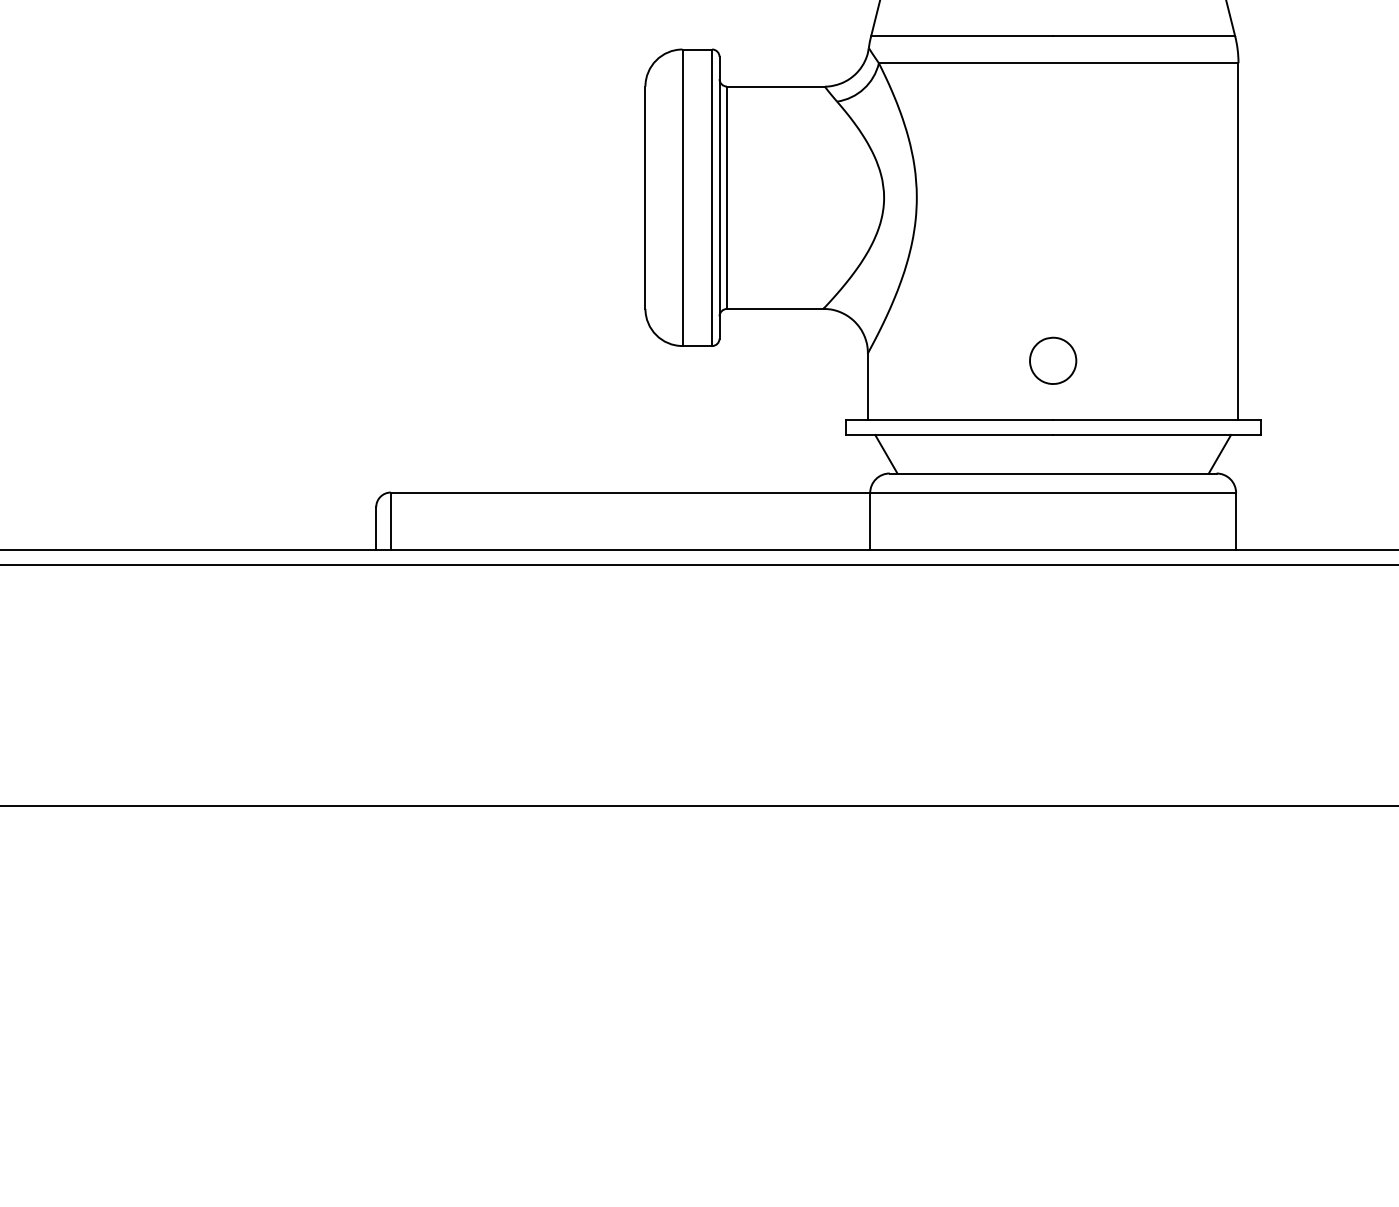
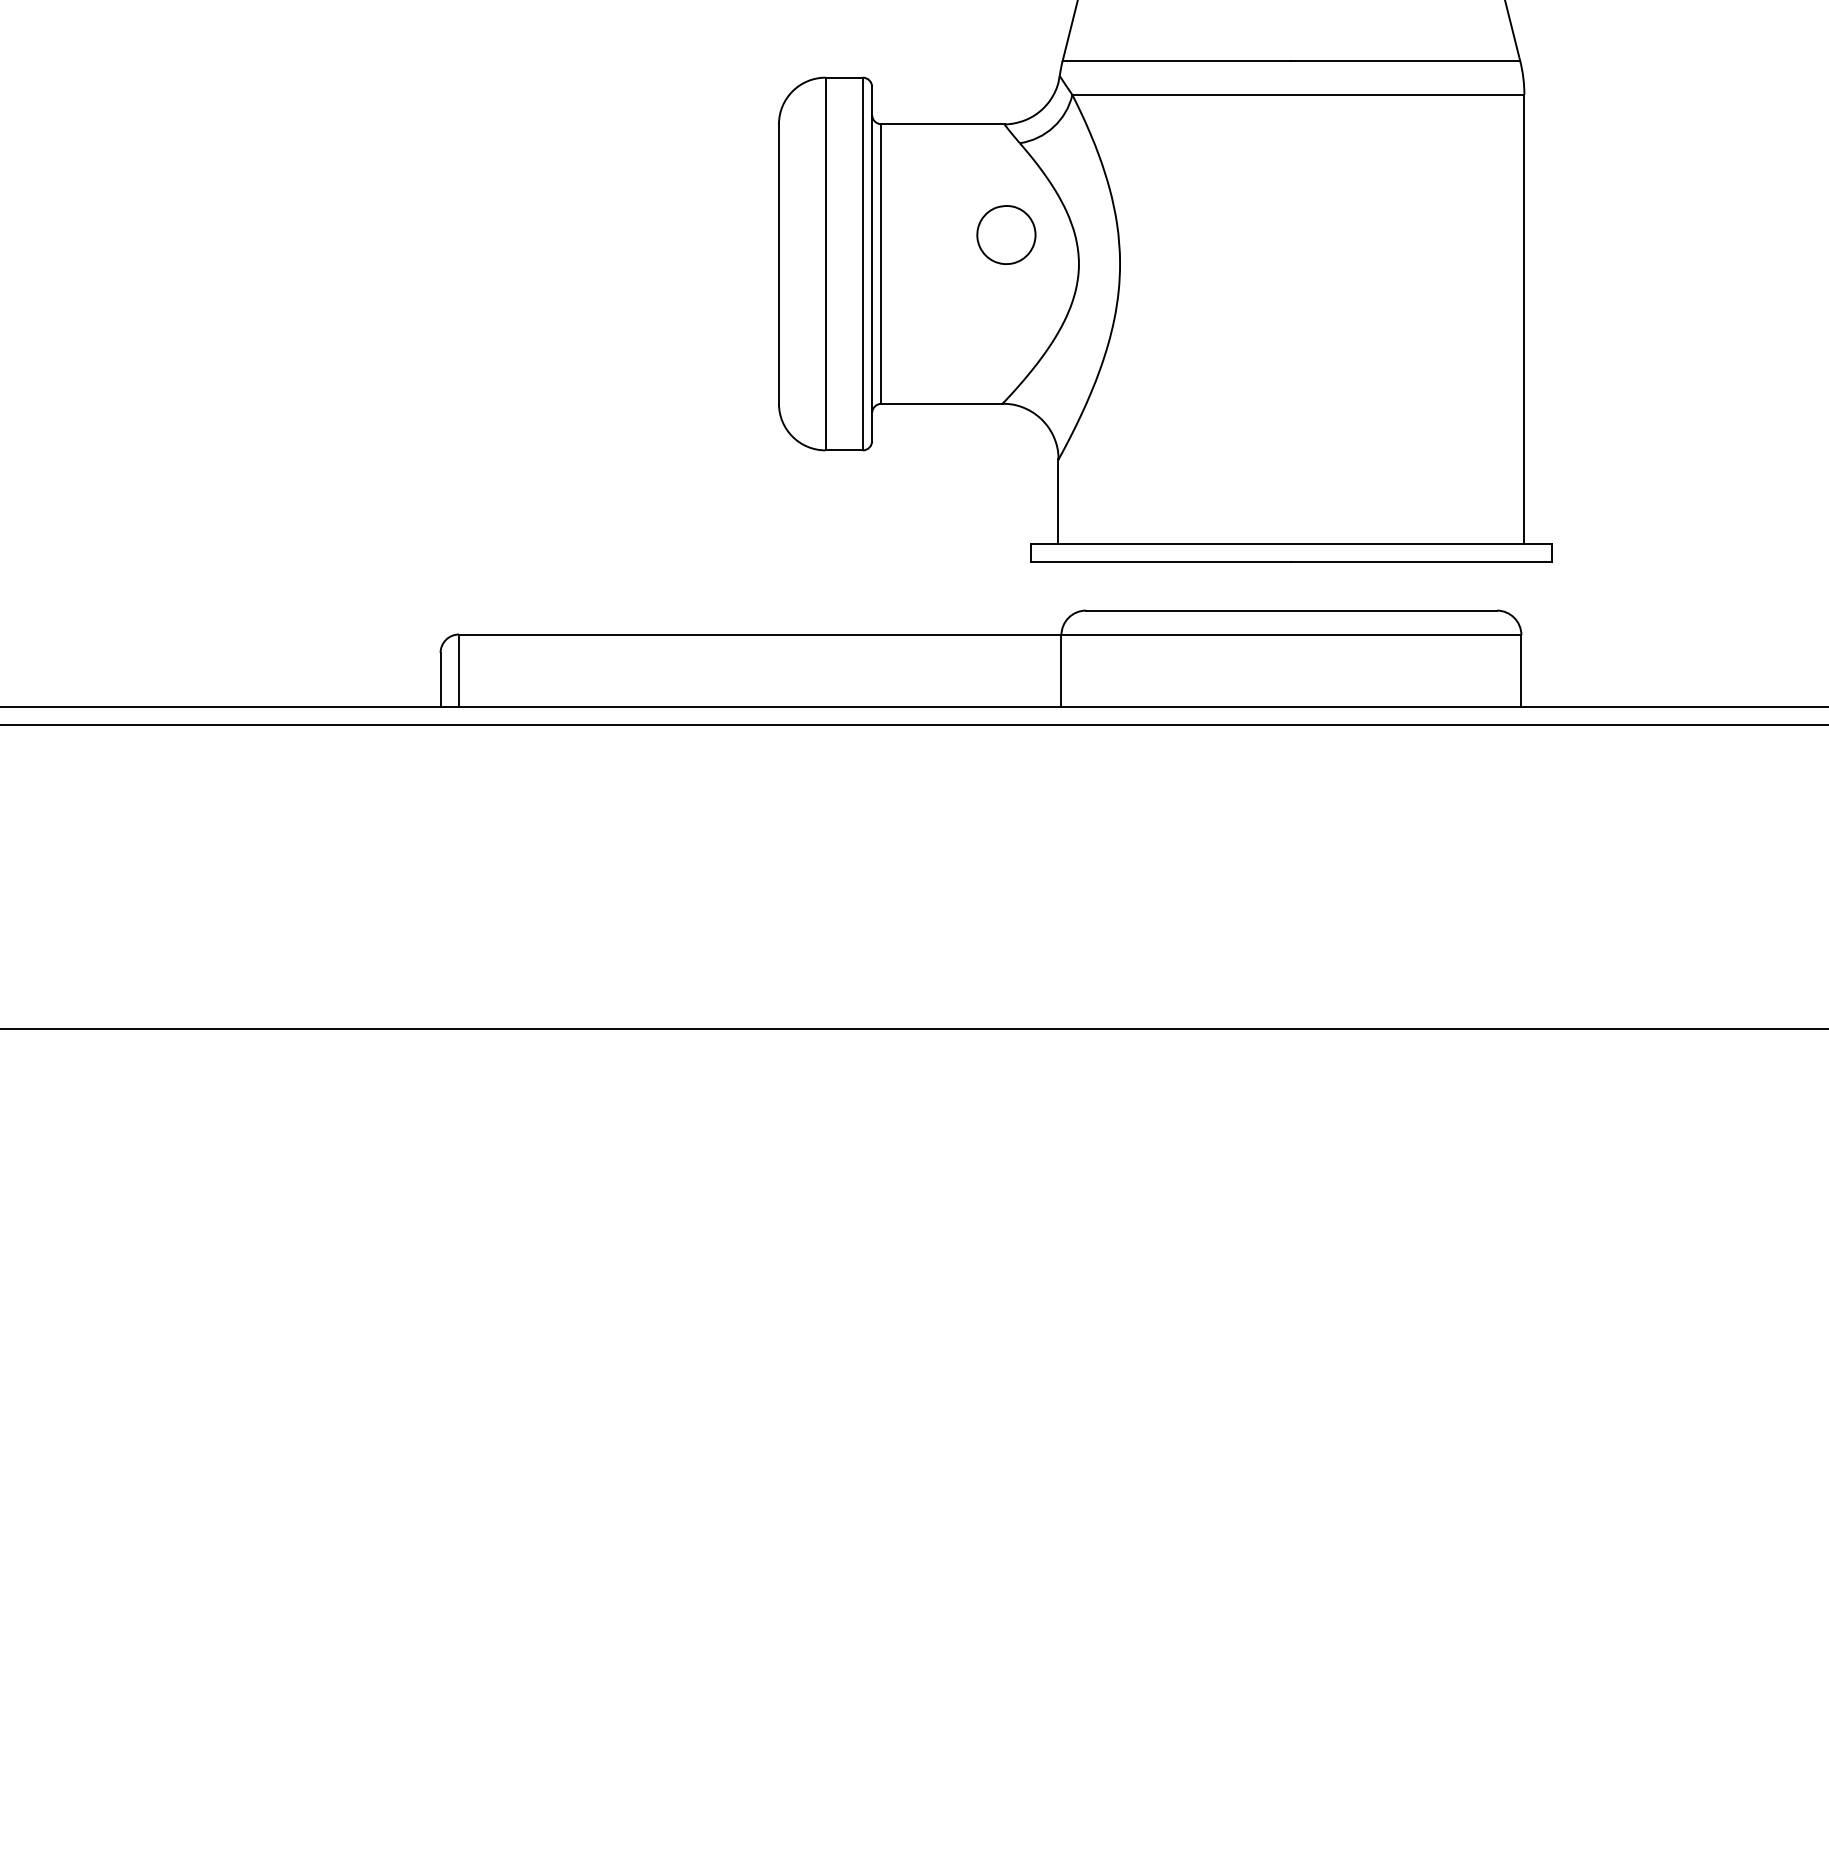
part: (1053, 360) -> (1006, 234), moved
line: (886, 454) -> (1081, 586), removed
line: (1220, 454) -> (1501, 586), removed

